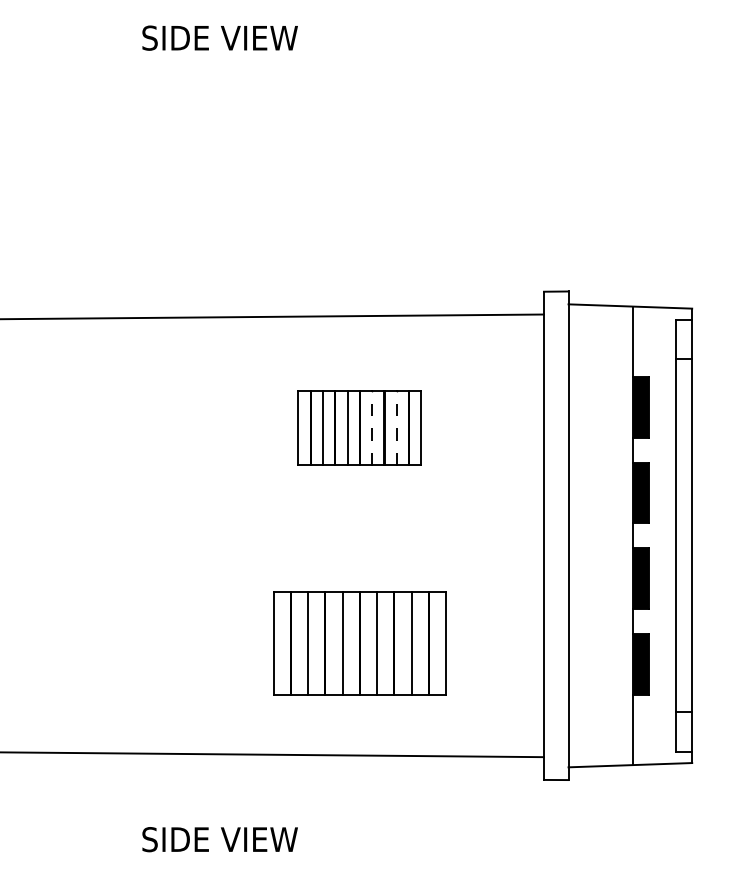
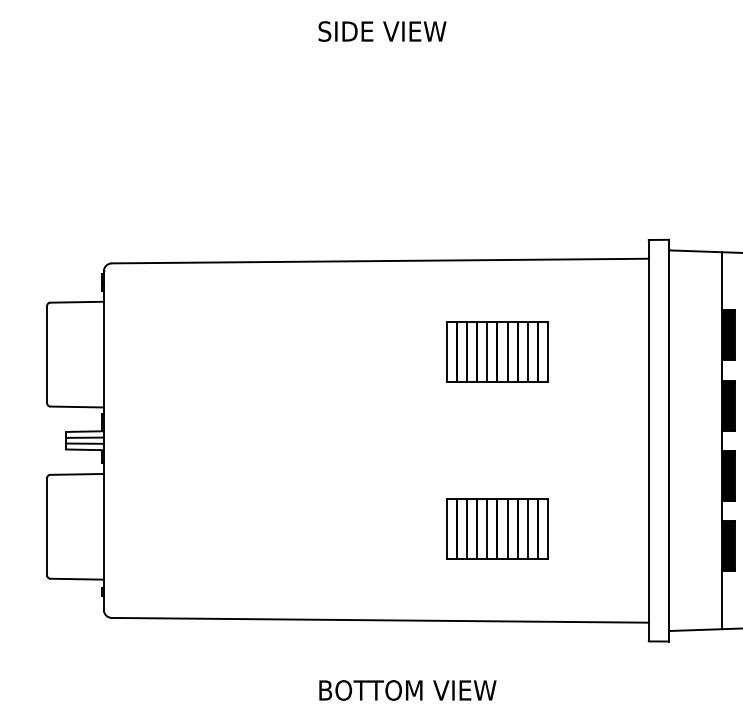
line: (372, 427) -> (507, 351), dashed -> solid
line: (396, 427) -> (527, 351), dashed -> solid
part: (360, 642) -> (497, 528), size x0.71
text: (250, 839) -> (407, 690), SIDE VIEW -> BOTTOM VIEW

